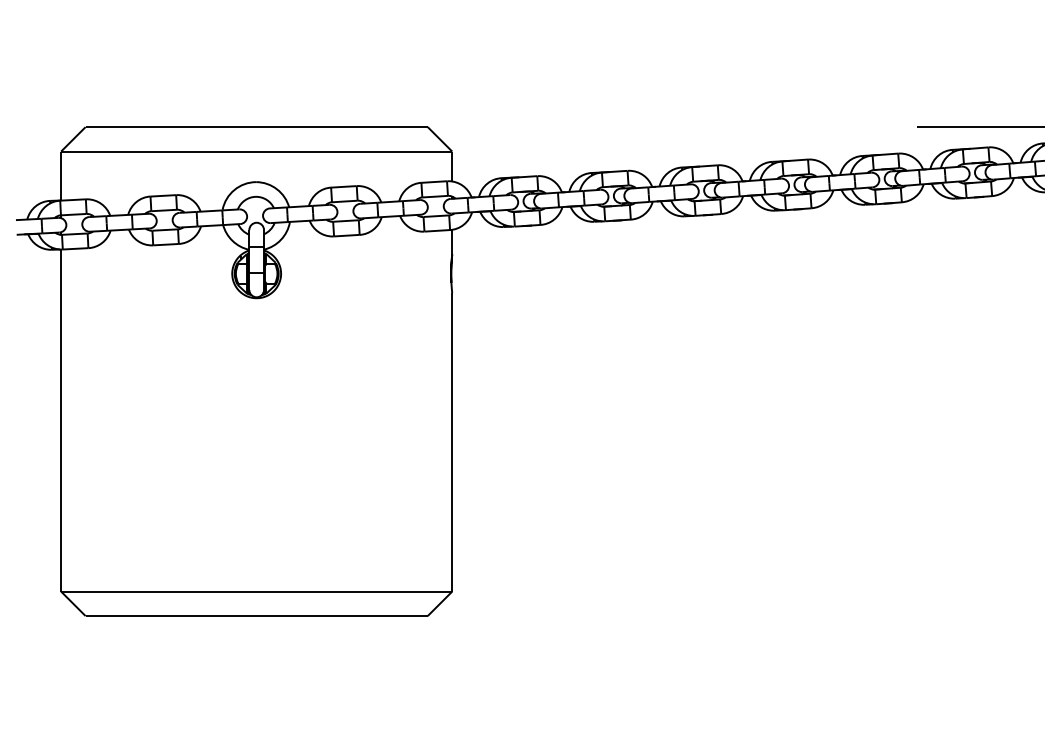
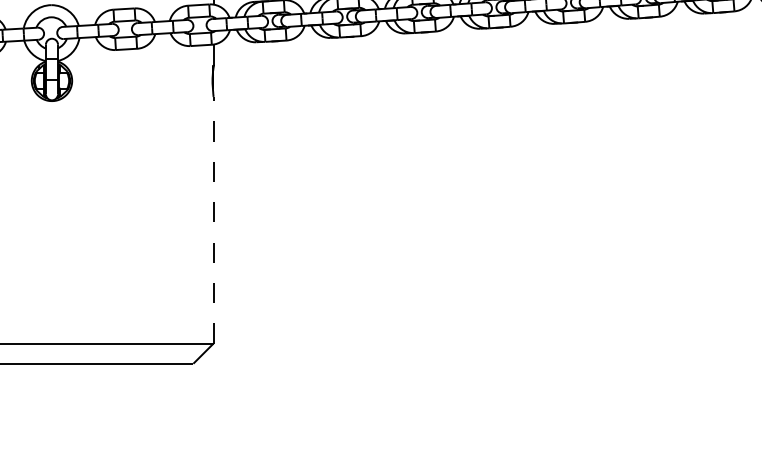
line: (452, 441) -> (213, 219), solid -> dashed

